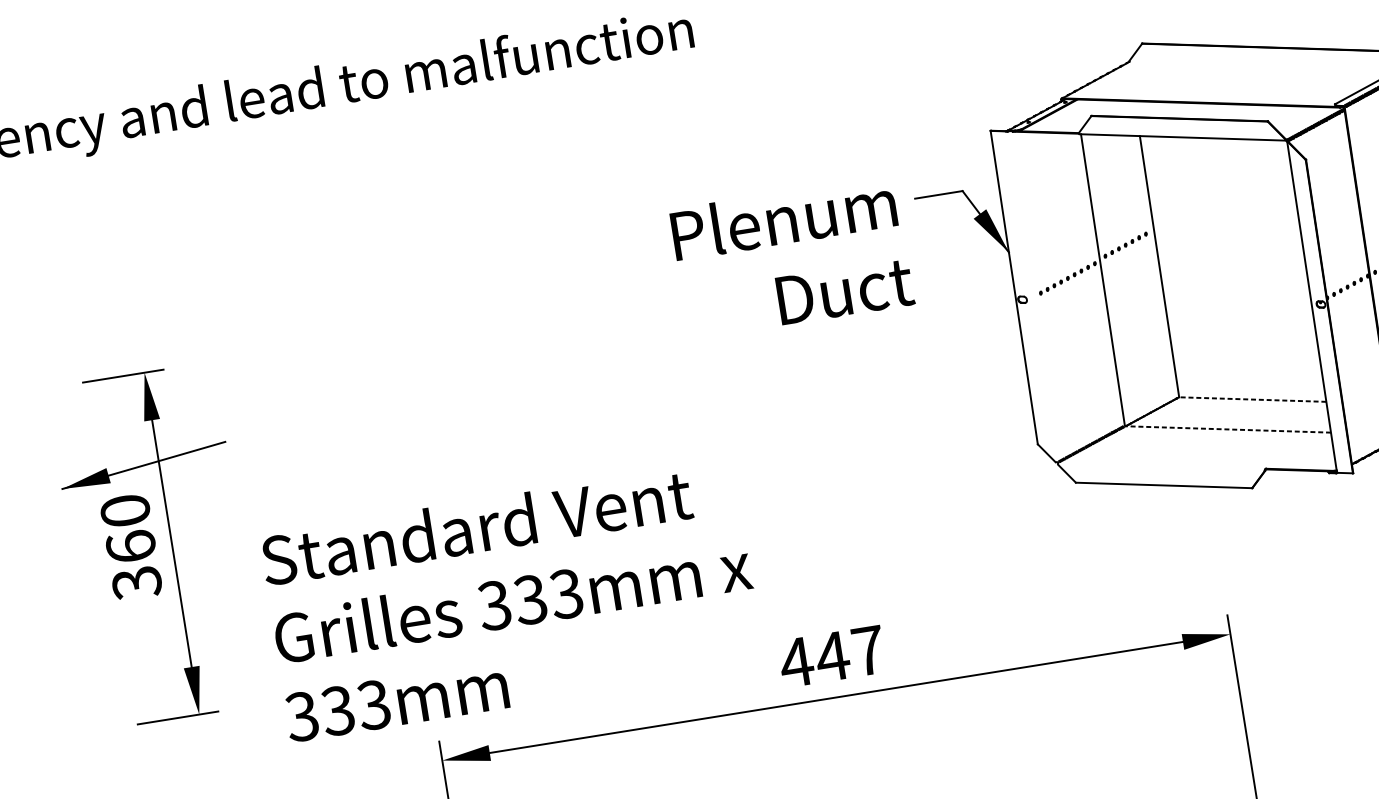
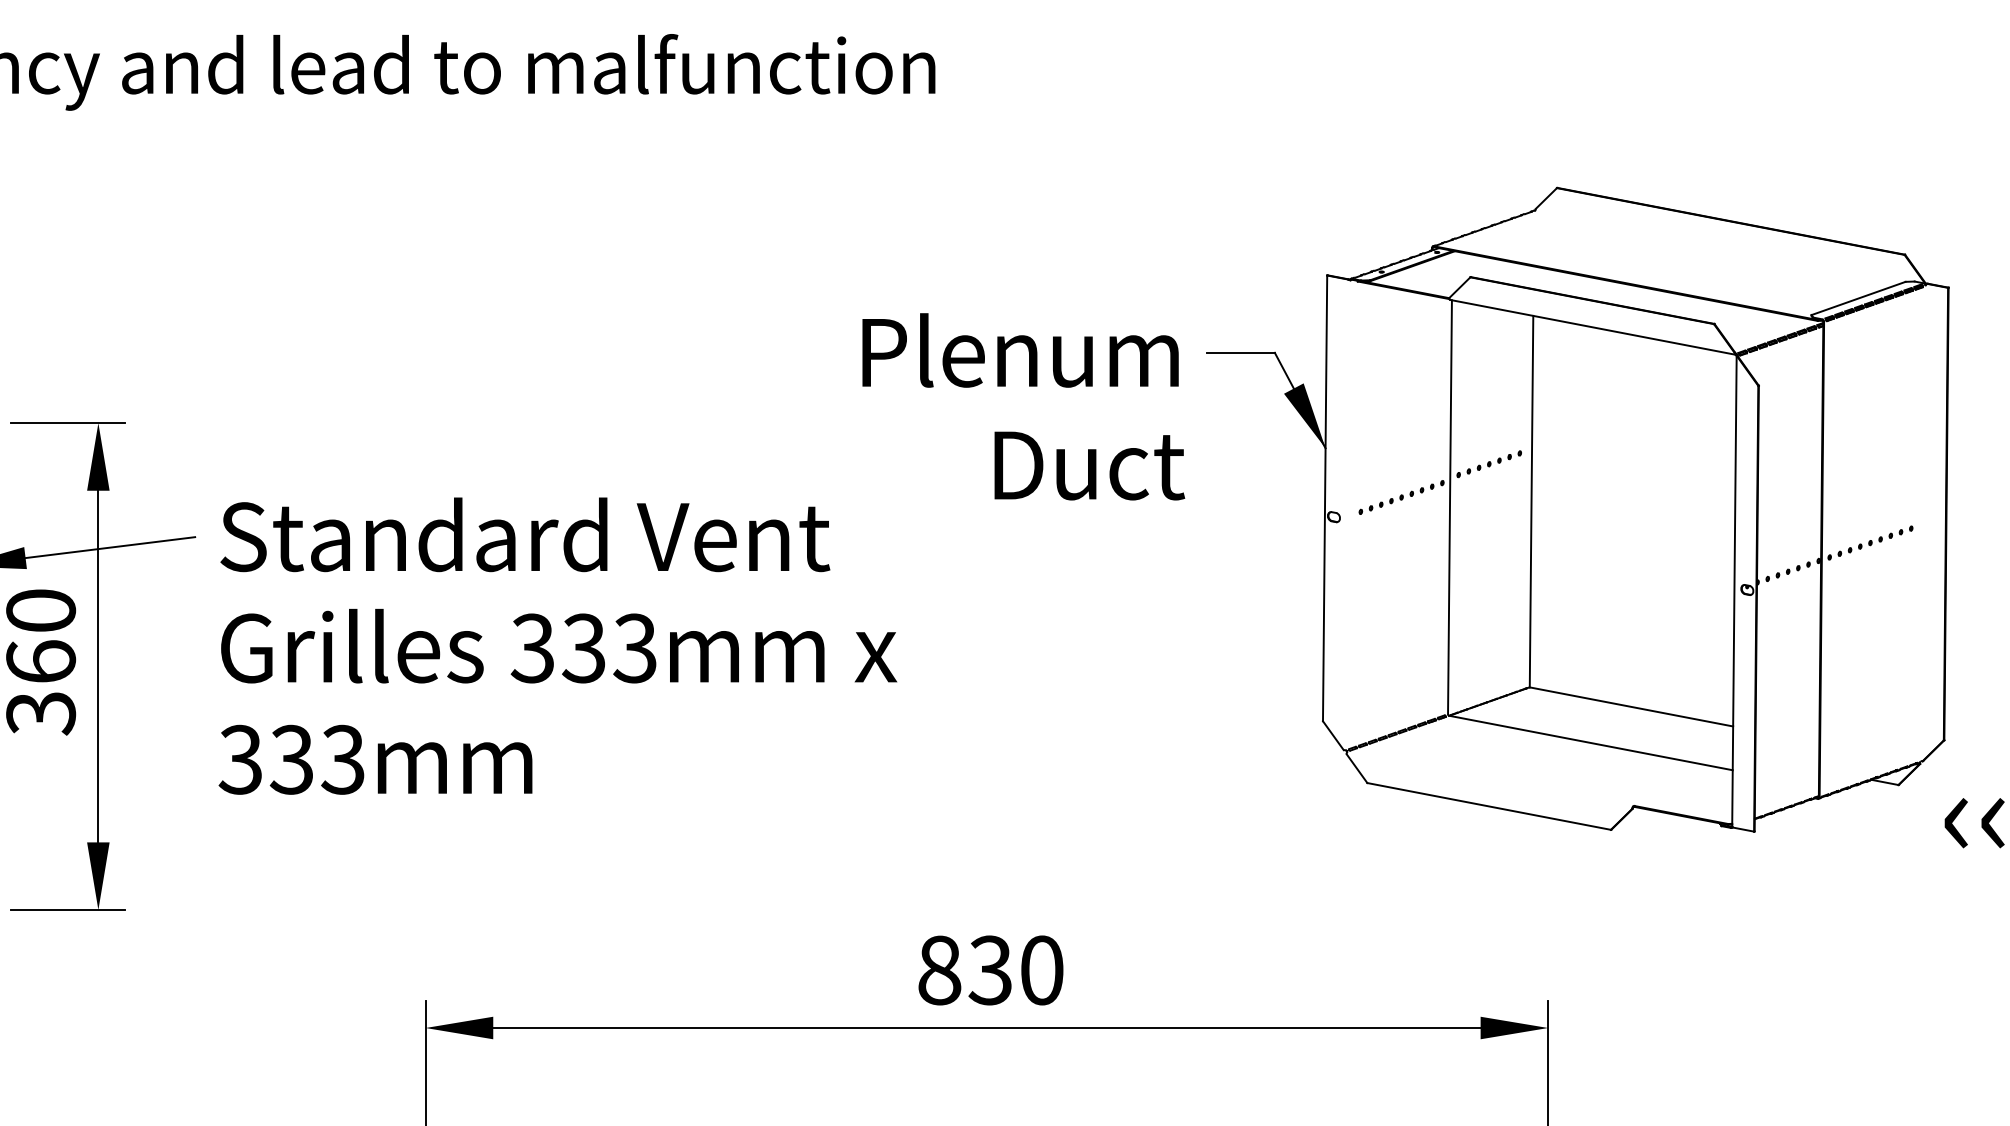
line: (1252, 399) -> (1631, 706), dashed -> solid
line: (1228, 429) -> (1590, 742), dashed -> solid
text: (511, 600) -> (557, 645), moved
text: (831, 656) -> (989, 970), 447 -> 830

